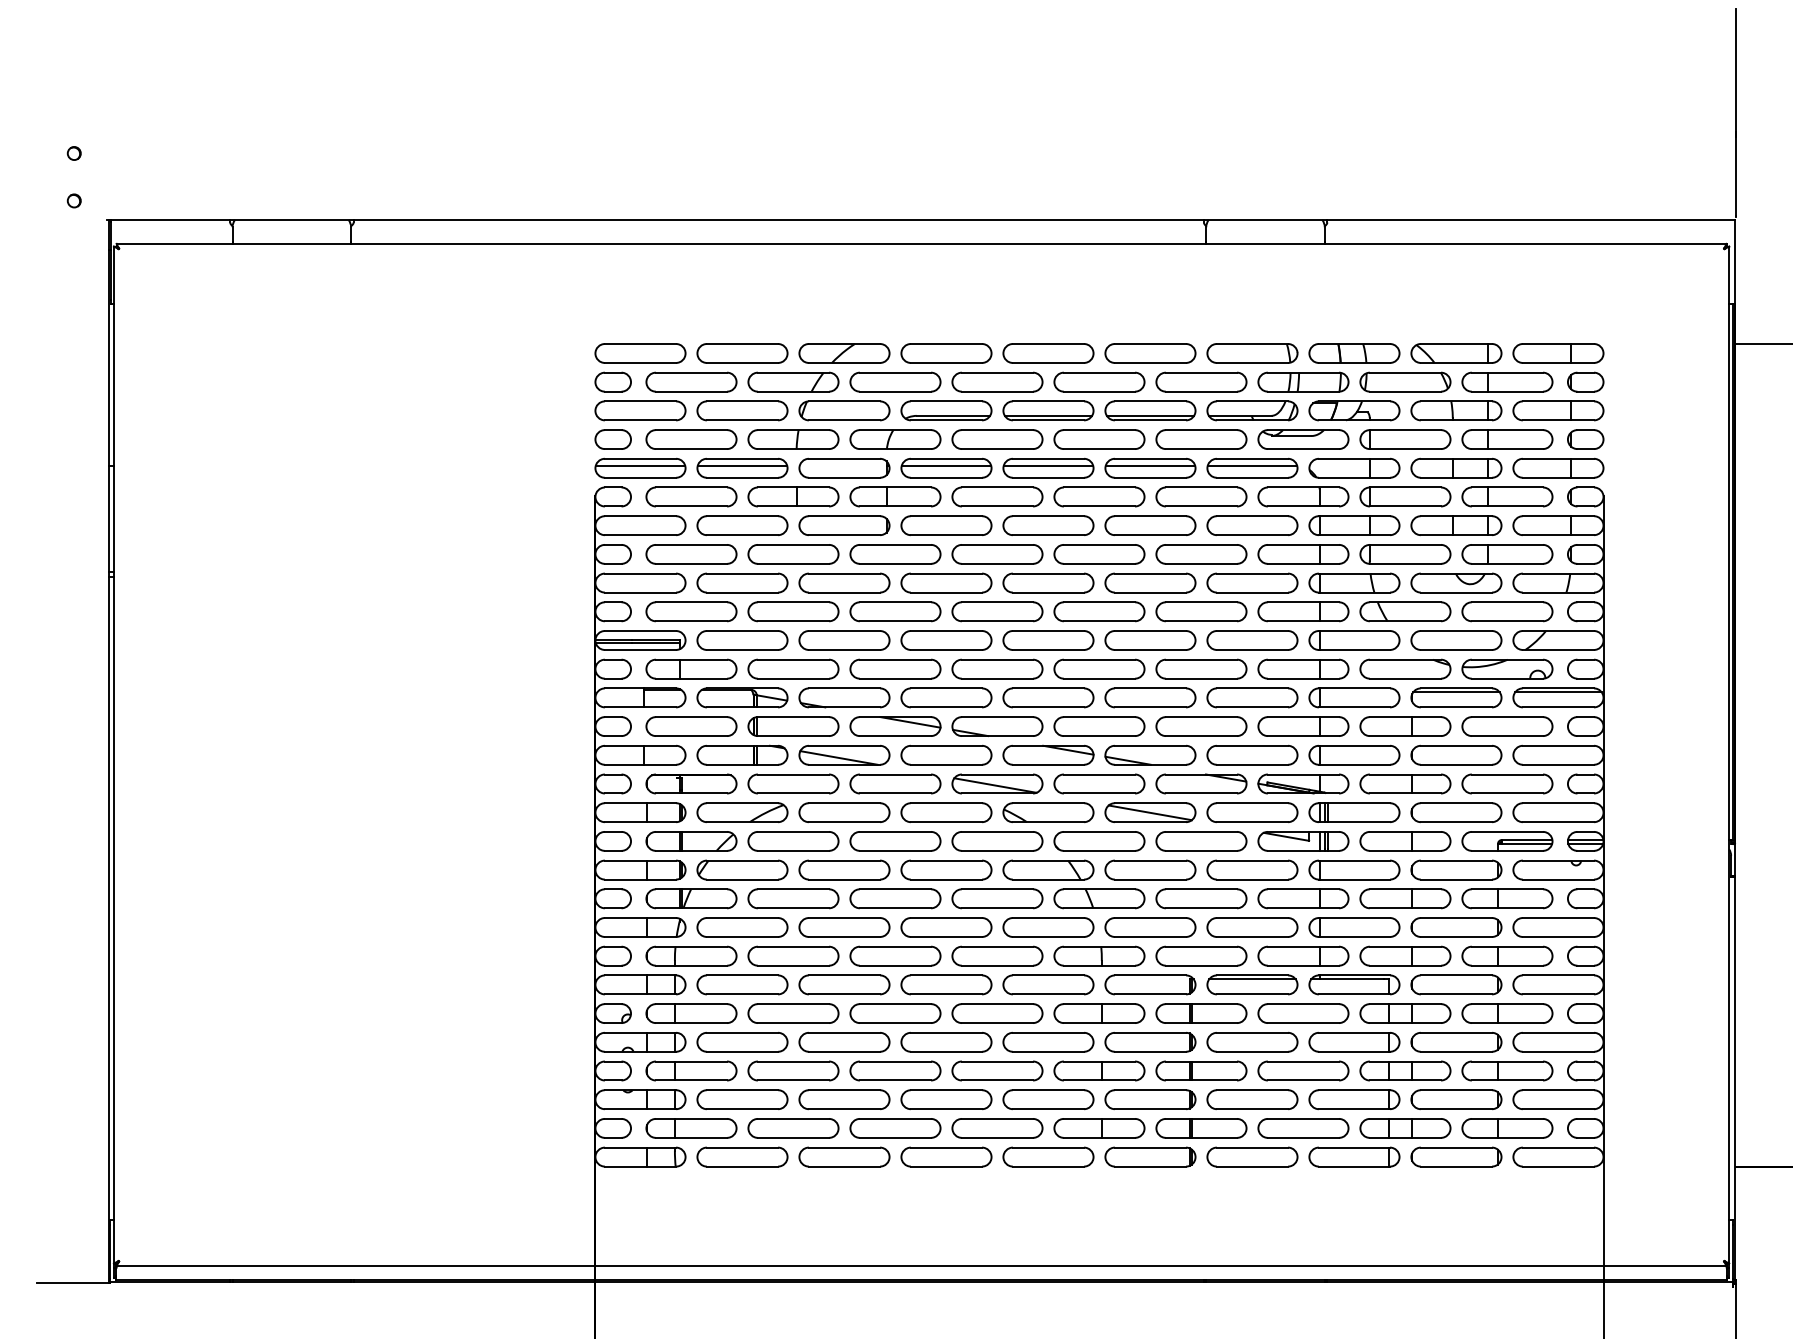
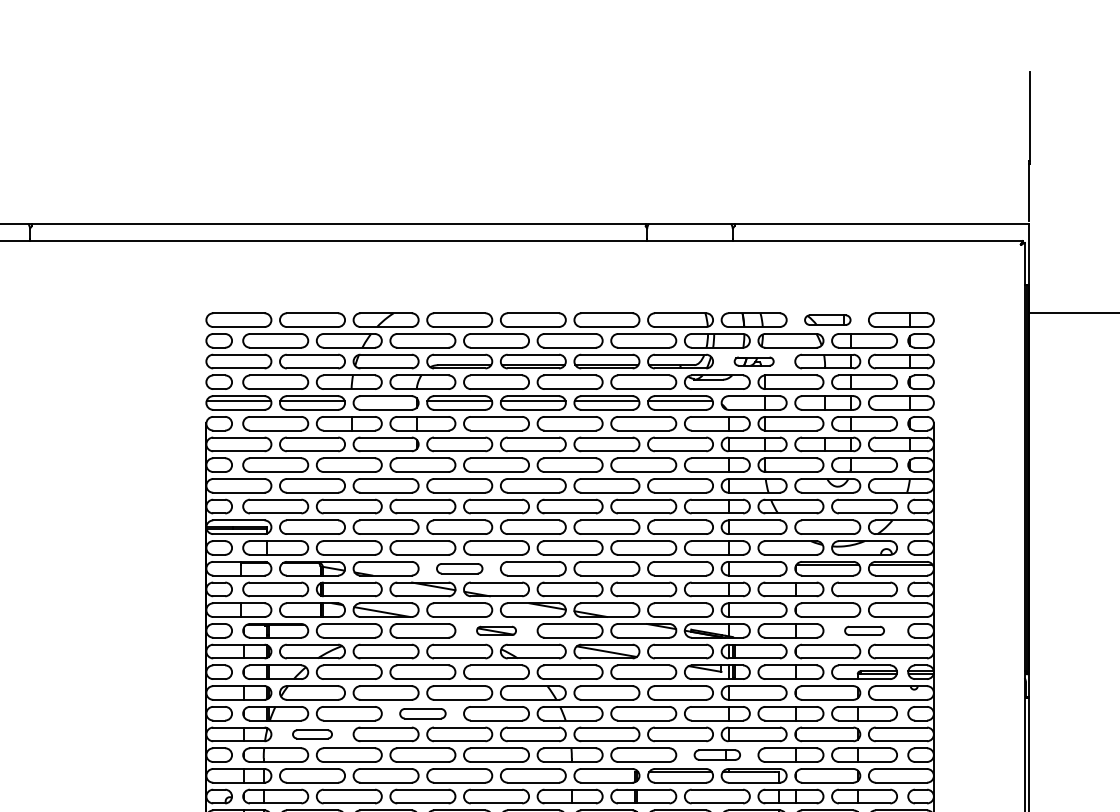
part: (1456, 353) -> (827, 320), size x0.7
part: (1354, 410) -> (754, 361), size x0.6
part: (946, 697) -> (459, 568), size x0.7
part: (997, 783) -> (496, 630), size x0.6
part: (1507, 783) -> (864, 630), size x0.6
part: (895, 898) -> (422, 713), size x0.7
part: (742, 927) -> (312, 734), size x0.6
part: (1303, 955) -> (717, 754), size x0.7

